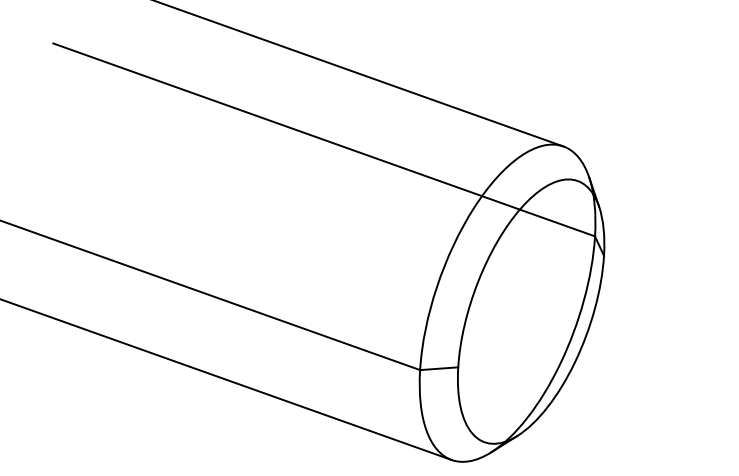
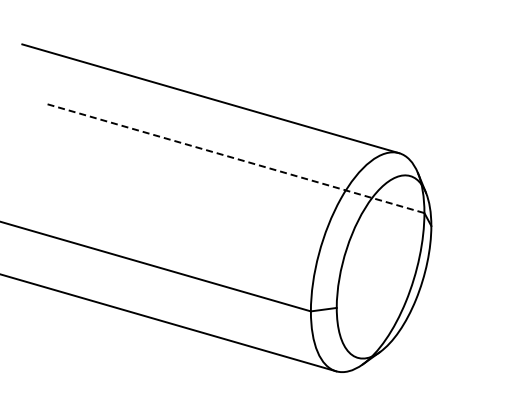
line: (324, 139) -> (236, 158), solid -> dashed

